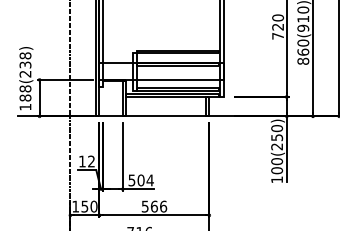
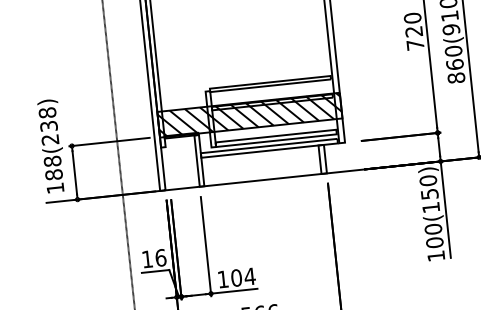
hatch: (161, 71) -> (249, 114), added
text: (276, 146) -> (430, 207), 100(250) -> 100(150)
text: (91, 161) -> (160, 257), 12 -> 16
text: (131, 180) -> (222, 279), 504 -> 104

